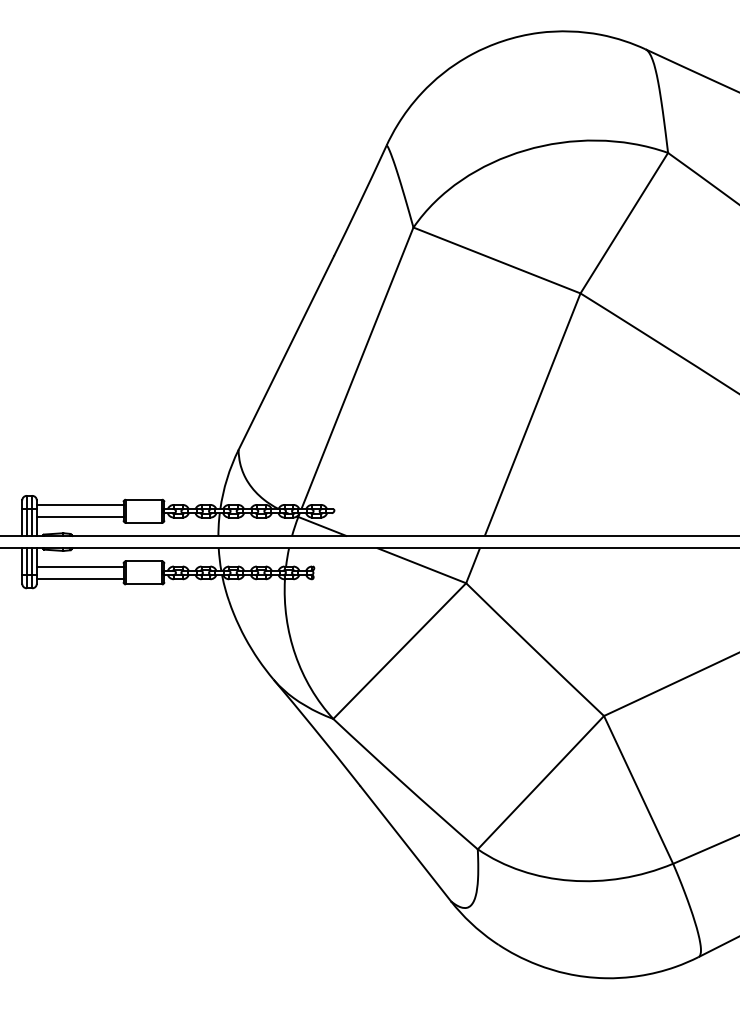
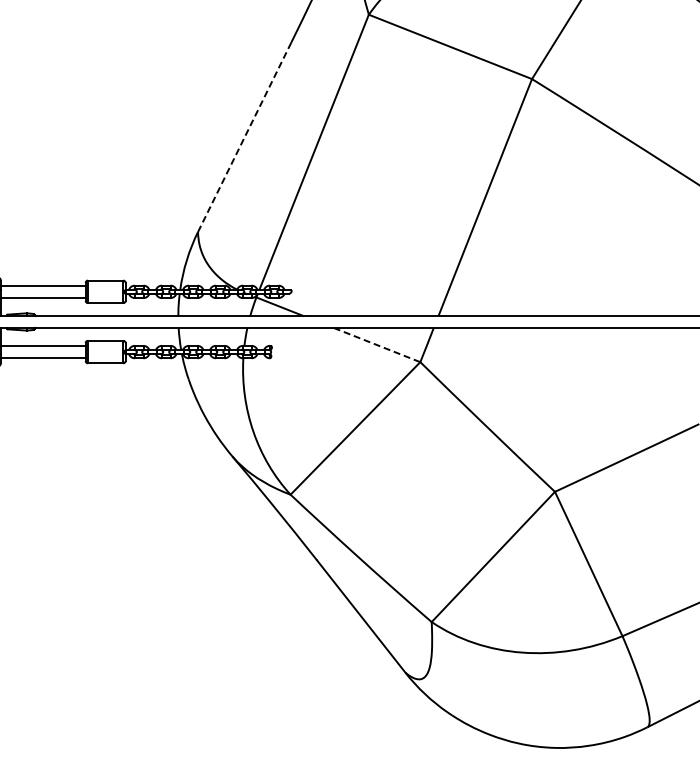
line: (286, 353) -> (244, 137), solid -> dashed
line: (421, 565) -> (376, 344), solid -> dashed

